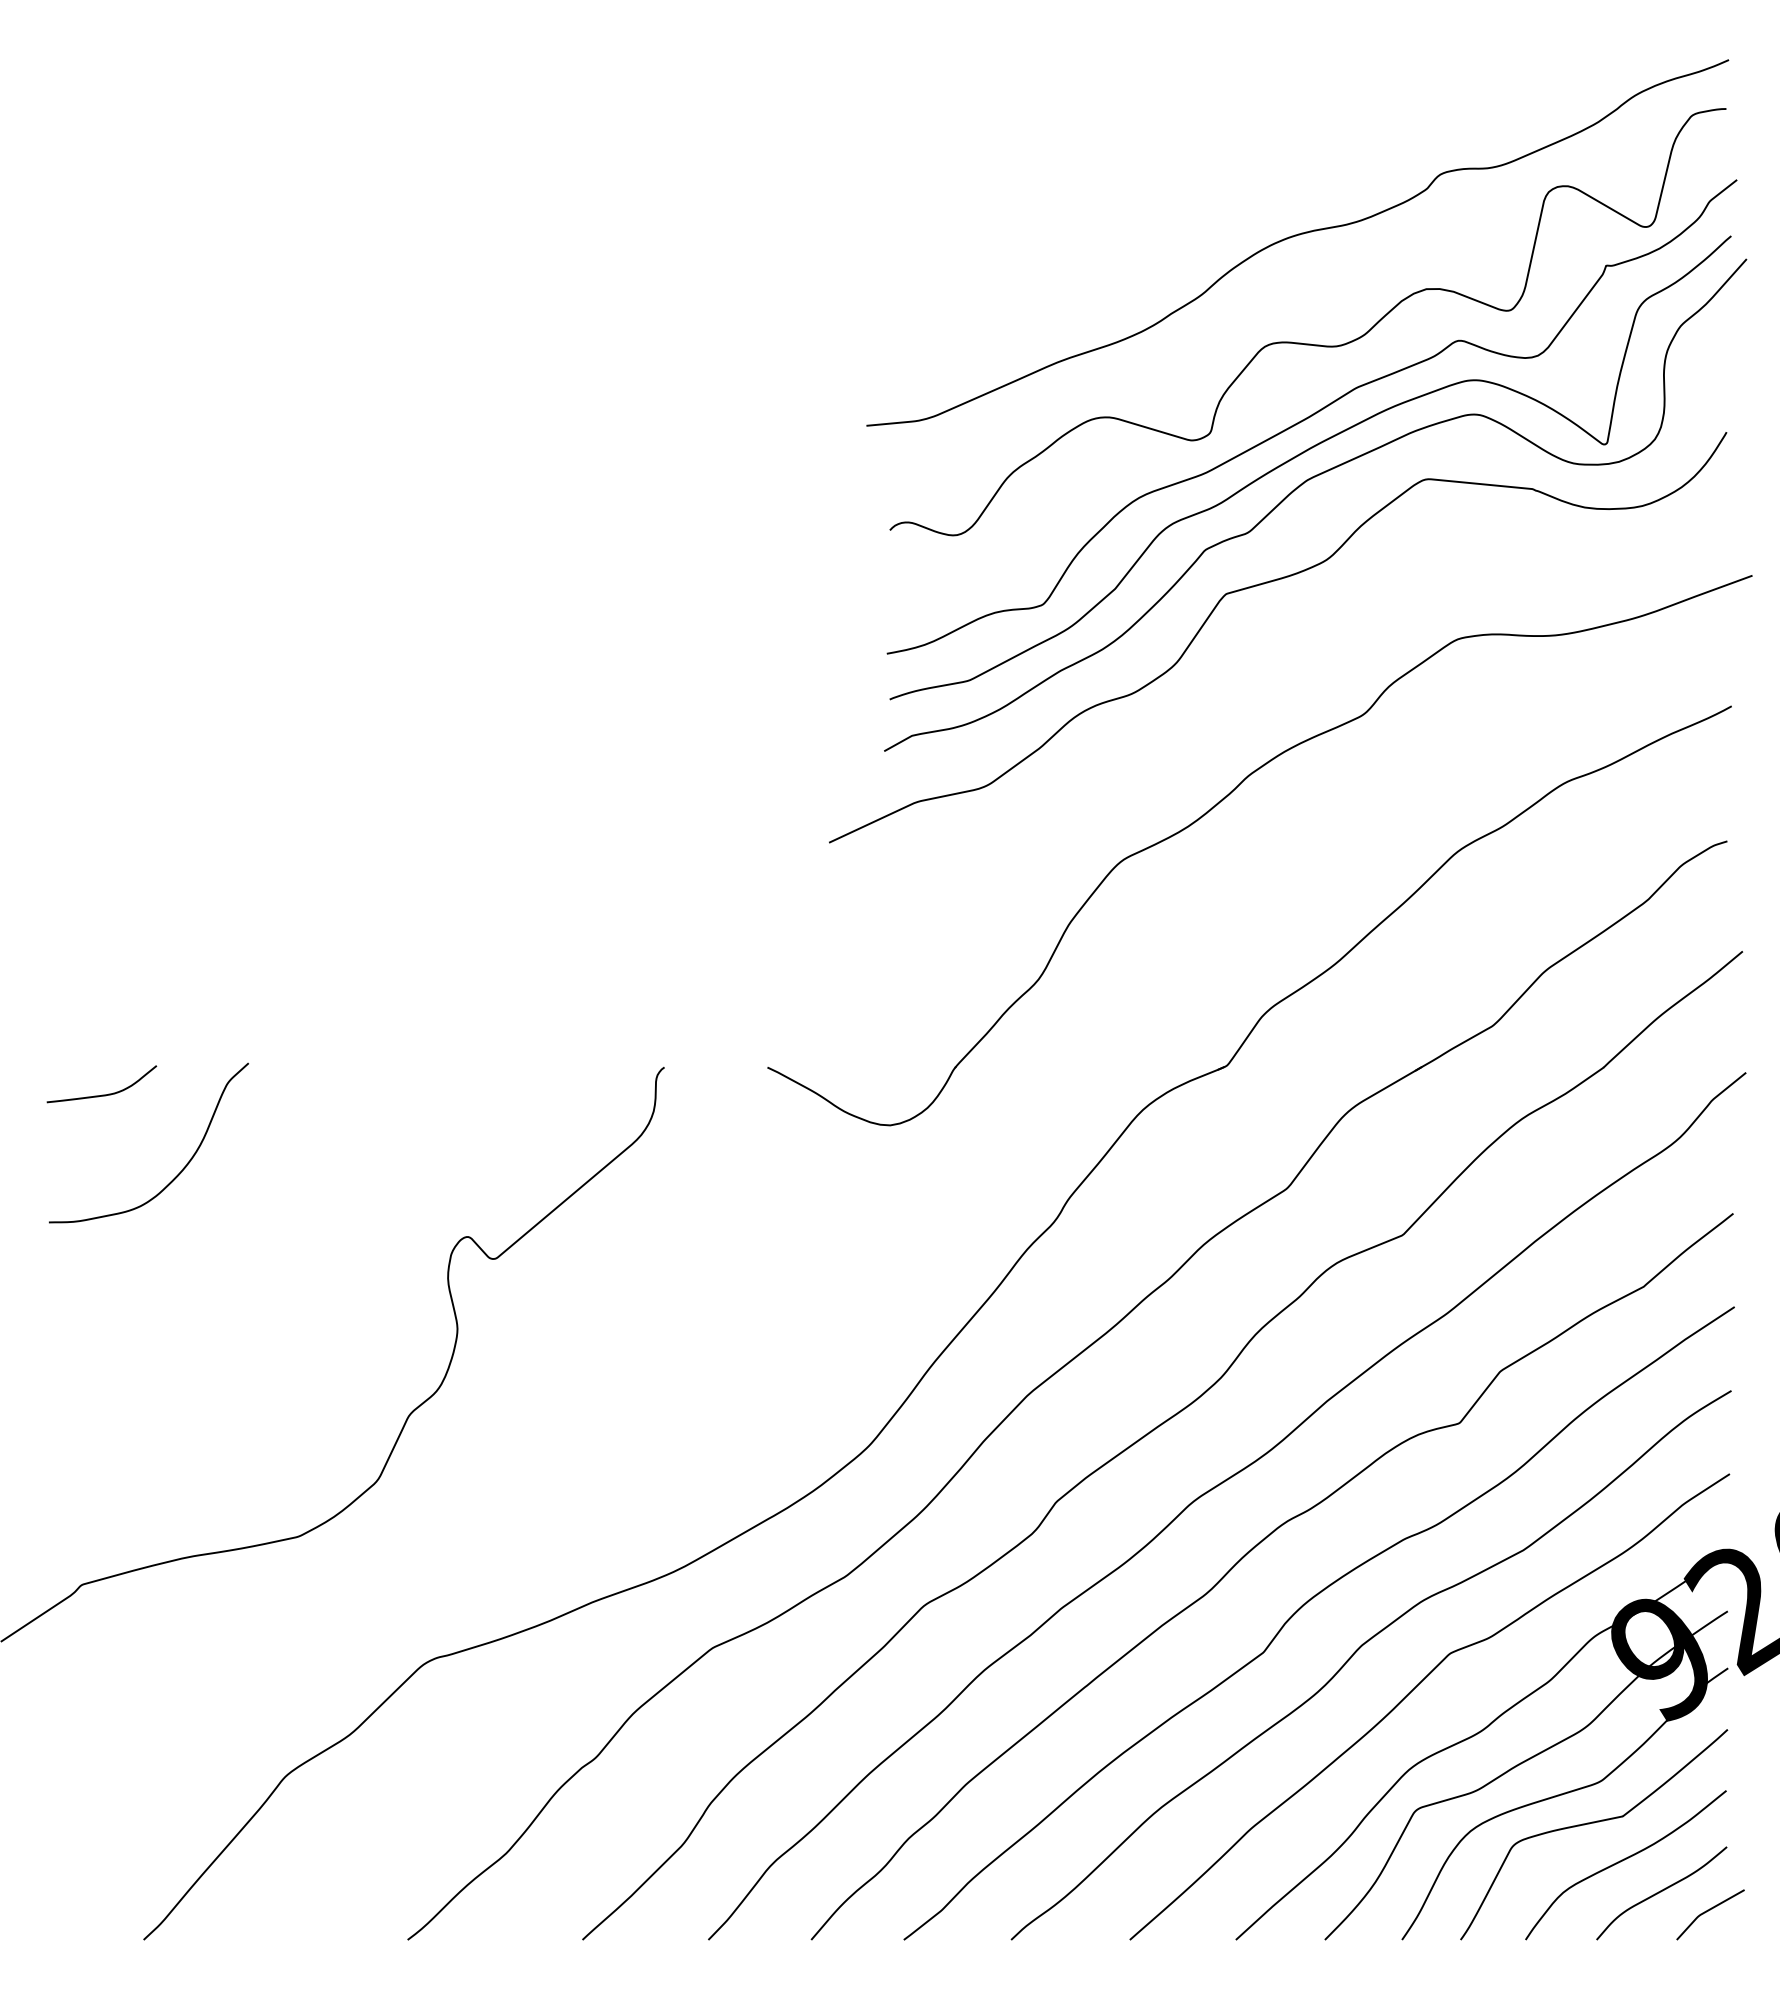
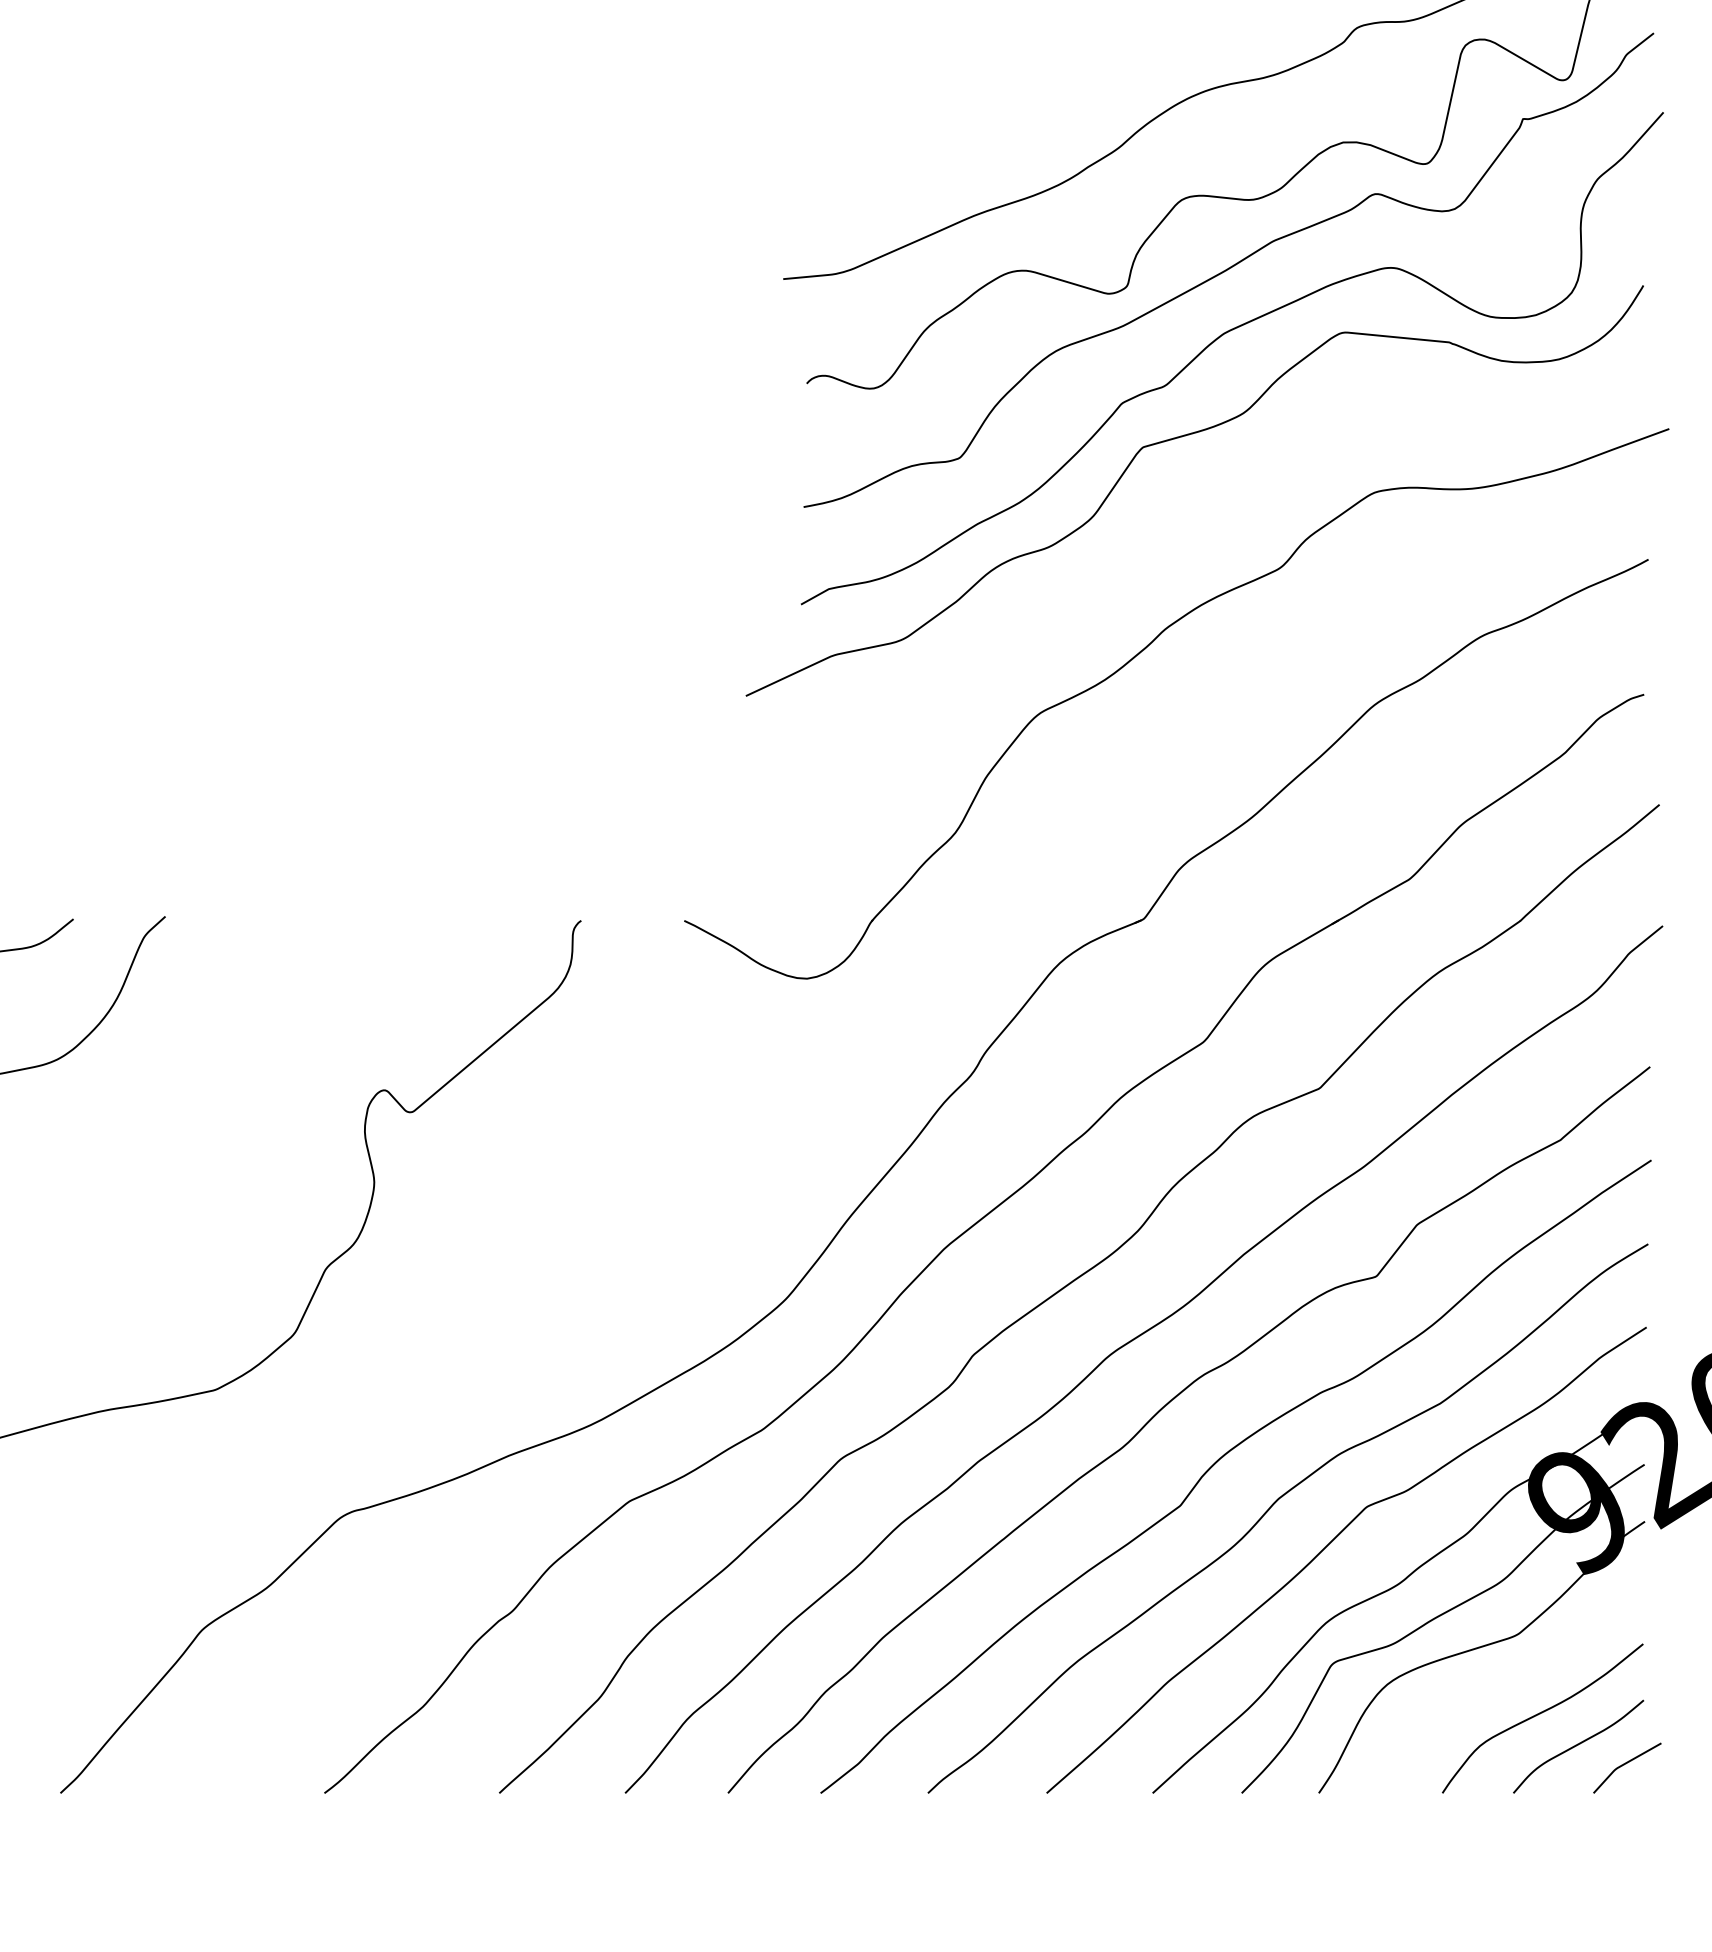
curve: (1300, 455) -> (1217, 308), removed
curve: (1594, 1823) -> (1511, 1676), removed

